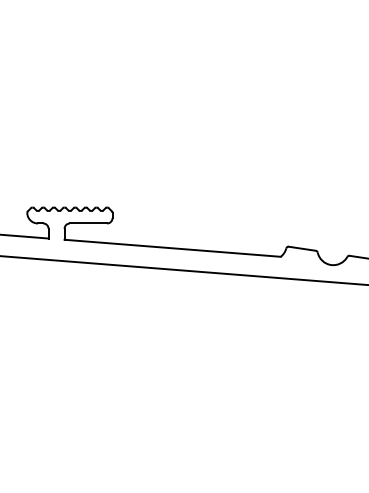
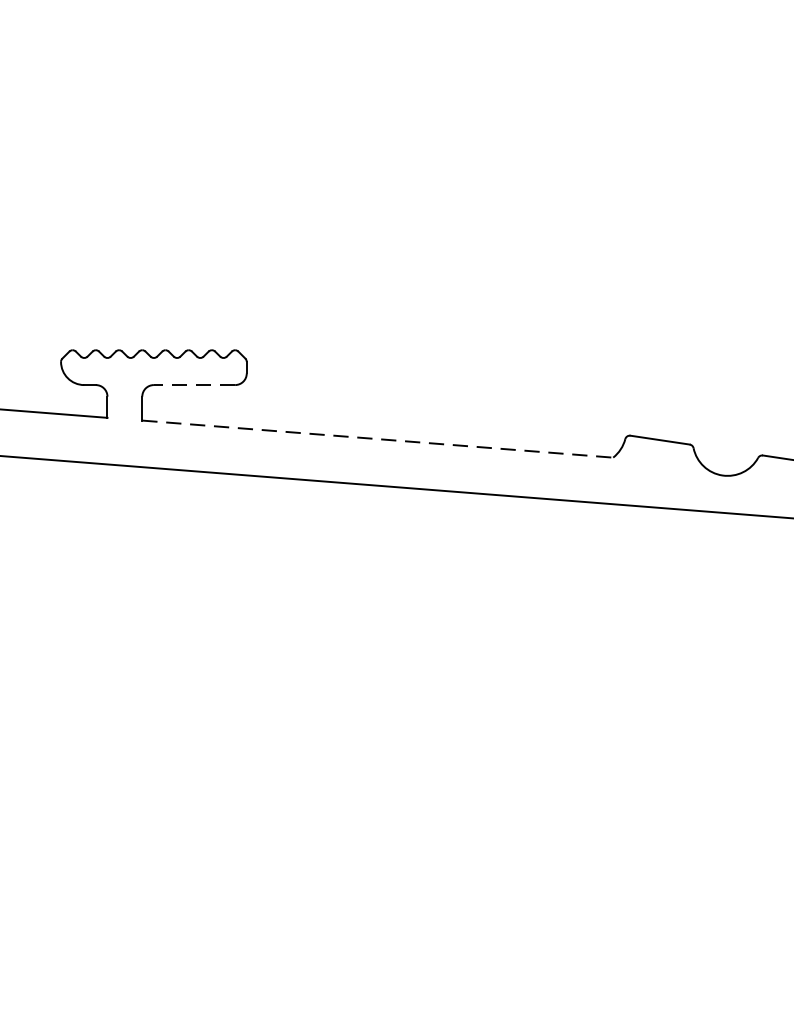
line: (88, 223) -> (194, 385), solid -> dashed
line: (173, 248) -> (379, 439), solid -> dashed

